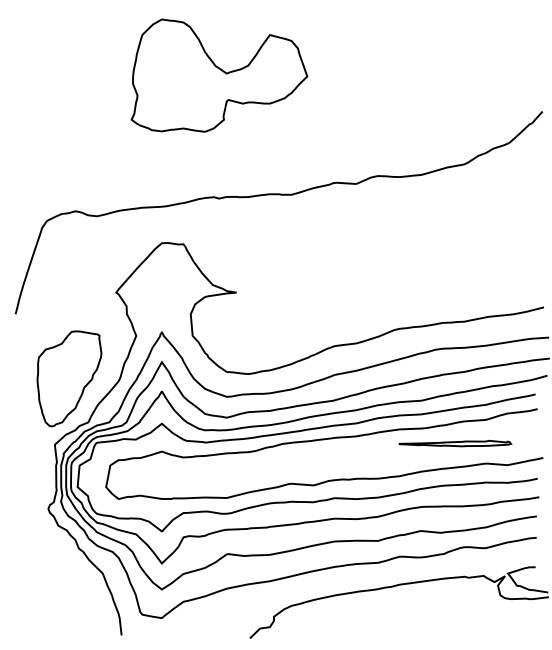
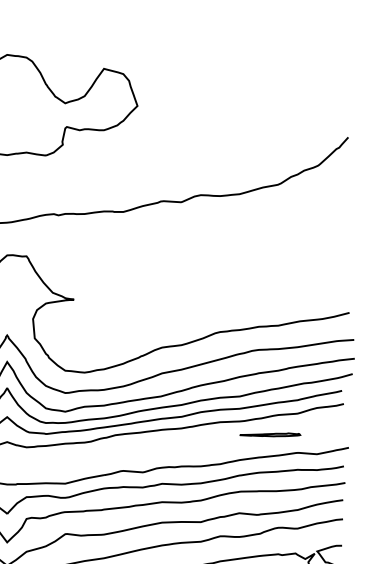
part: (455, 443) -> (270, 434), size x0.6

